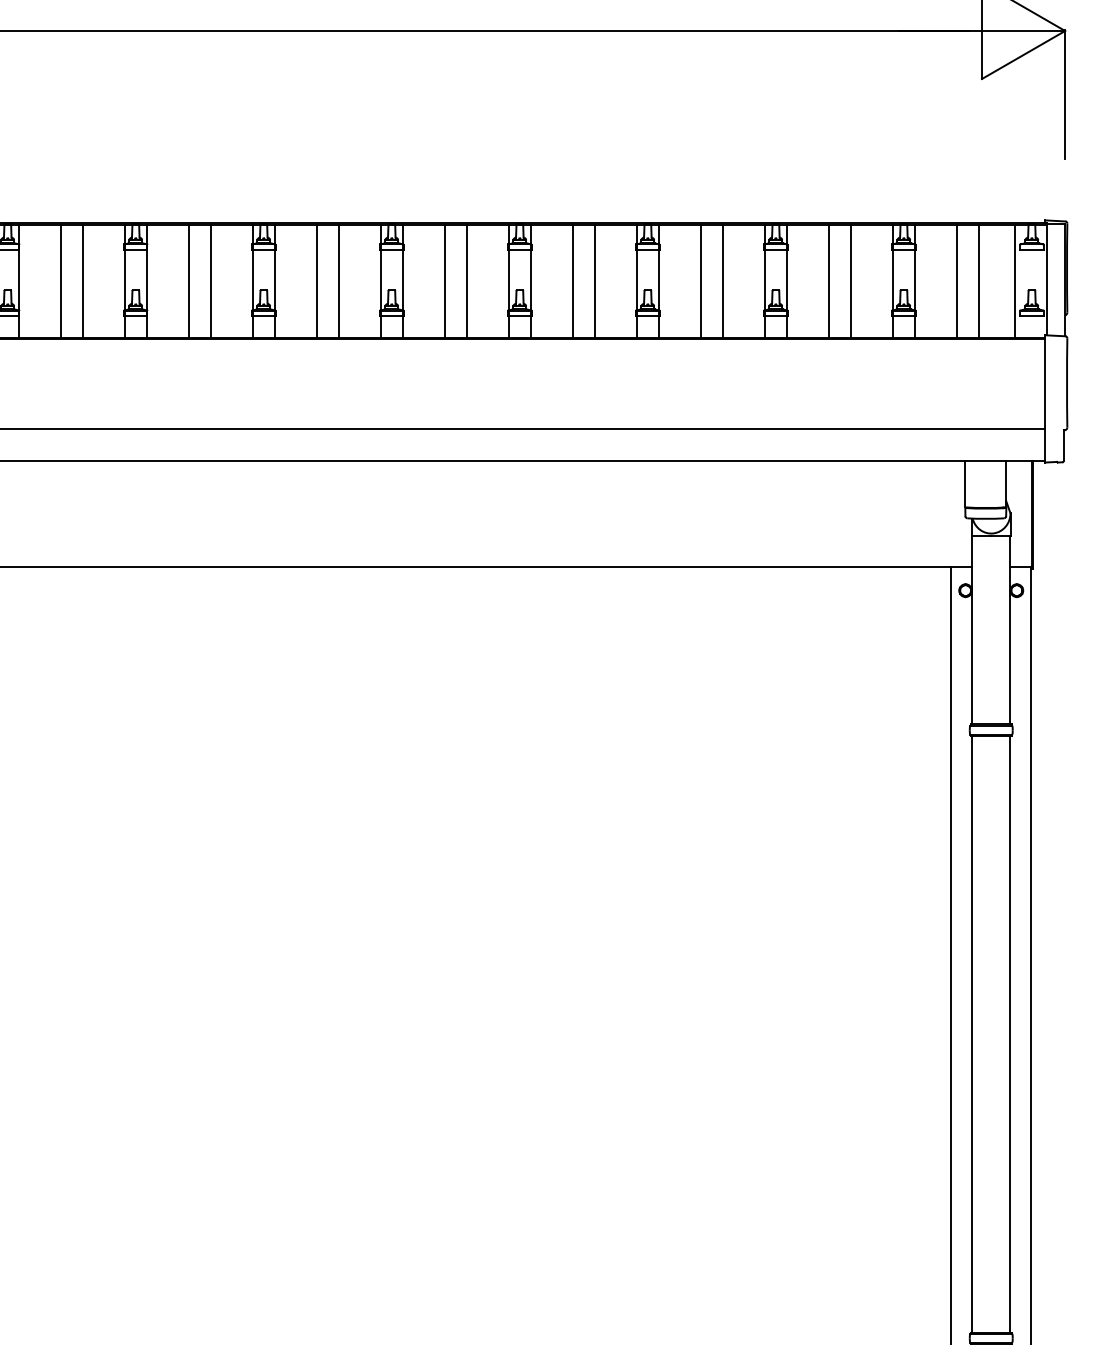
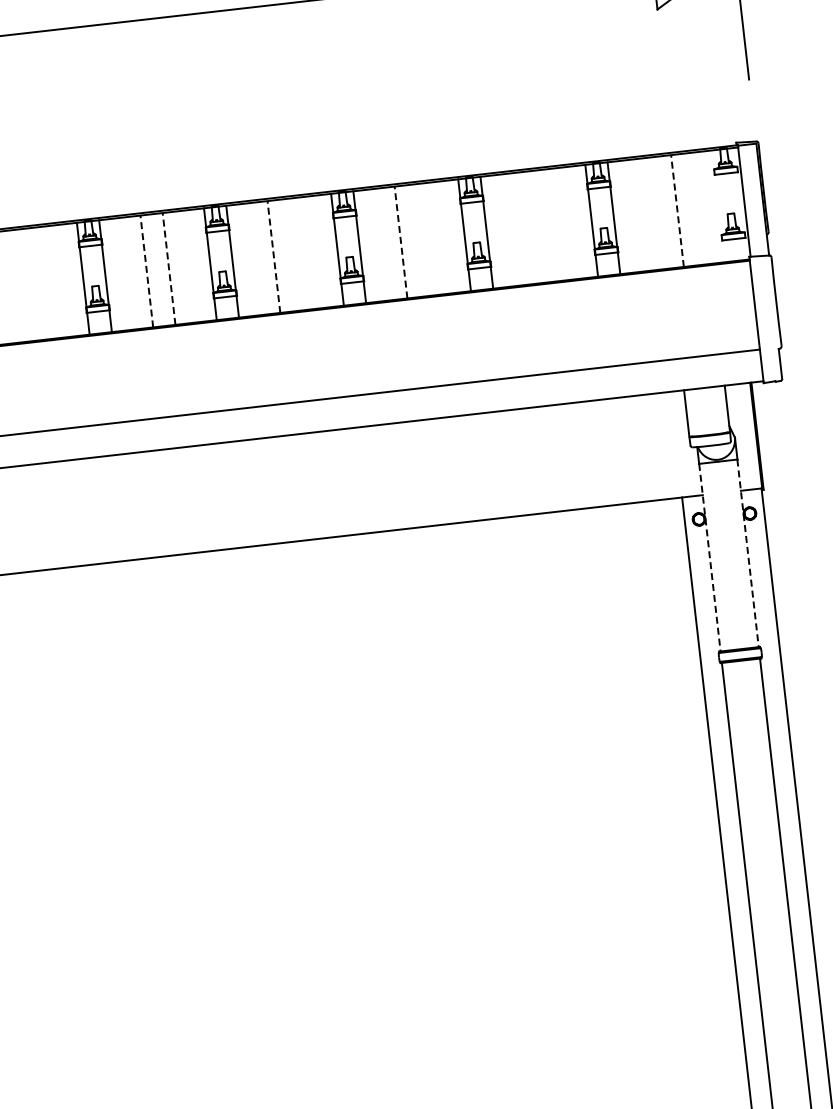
line: (316, 281) -> (19, 285), removed
line: (338, 281) -> (41, 283), removed
line: (444, 281) -> (146, 271), solid -> dashed
line: (467, 281) -> (169, 268), solid -> dashed
line: (572, 281) -> (273, 256), solid -> dashed
line: (595, 281) -> (296, 254), removed
line: (700, 281) -> (400, 242), solid -> dashed
line: (723, 281) -> (423, 239), removed
line: (828, 281) -> (527, 227), removed
line: (851, 281) -> (550, 225), removed
line: (956, 281) -> (655, 213), removed
line: (979, 281) -> (677, 210), solid -> dashed
line: (1014, 281) -> (712, 206), removed
line: (972, 630) -> (710, 558), solid -> dashed
line: (1010, 630) -> (748, 553), solid -> dashed

